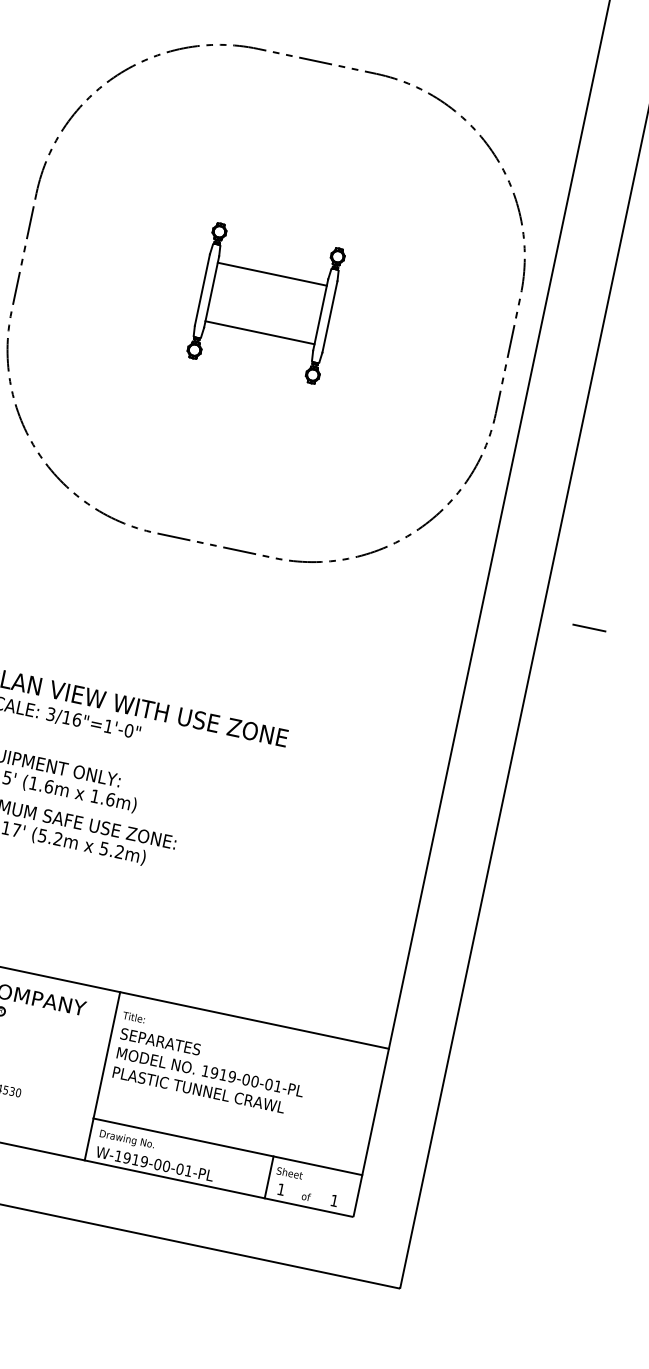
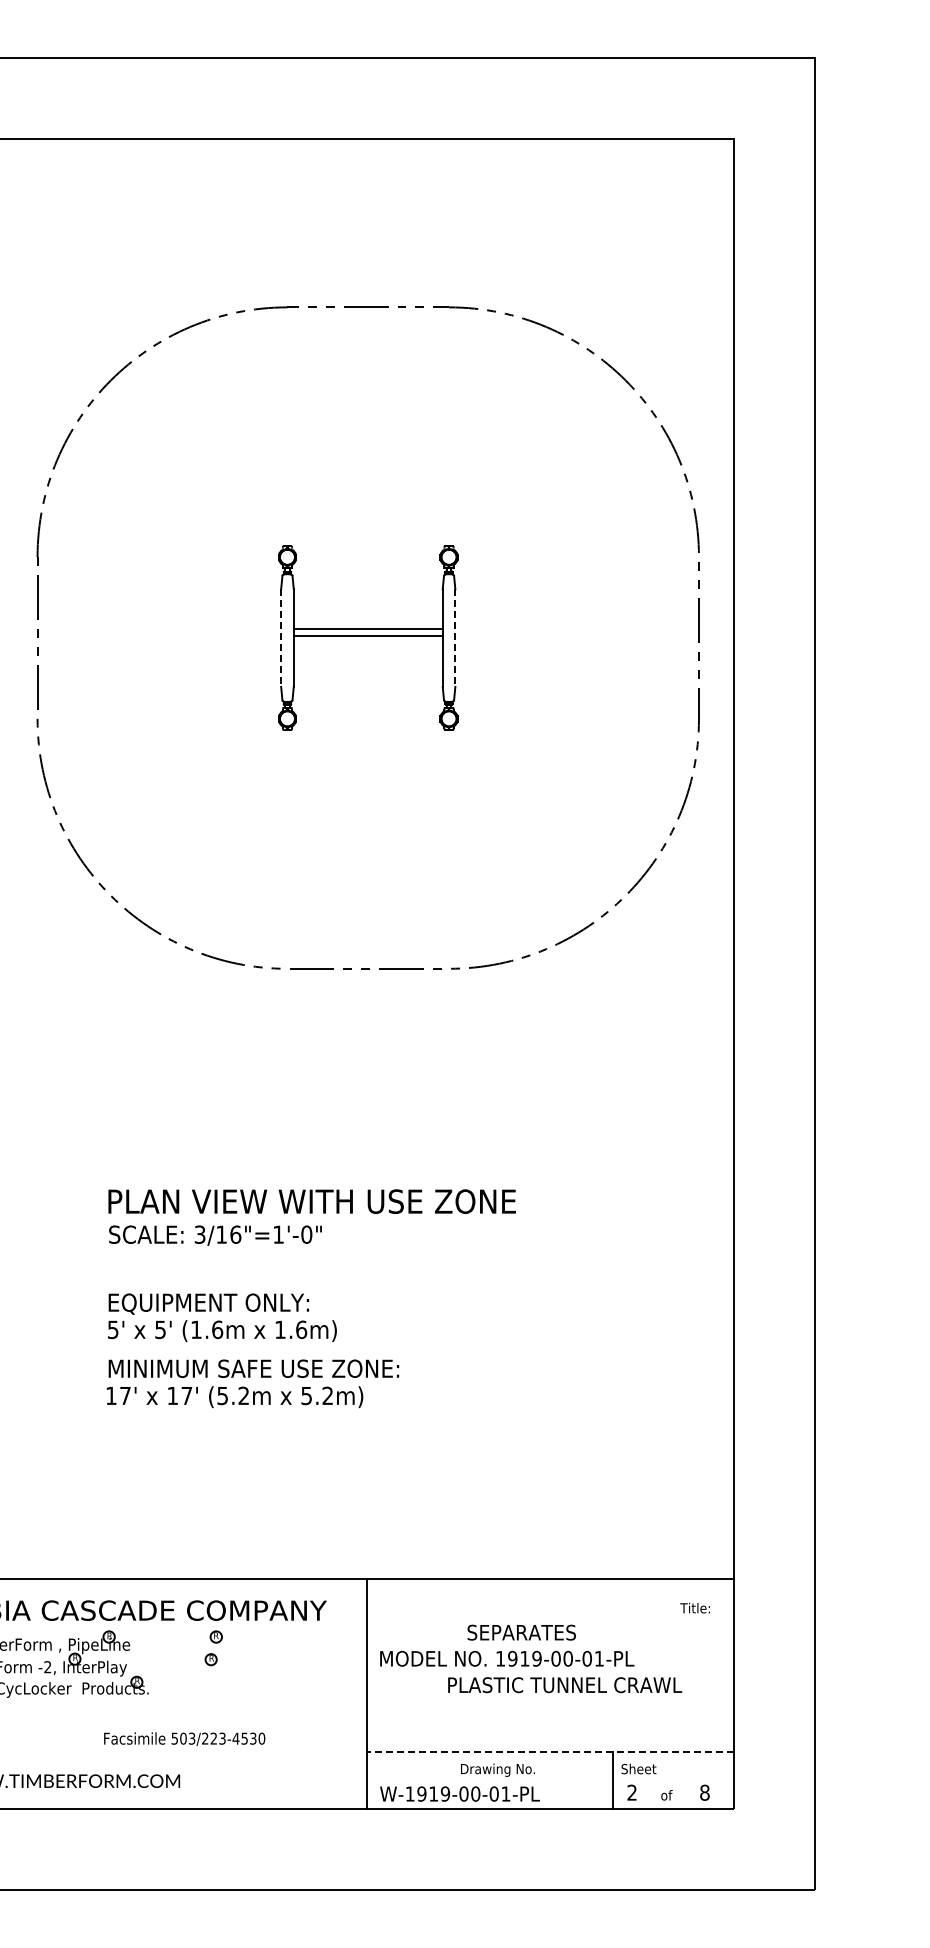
line: (271, 274) -> (367, 636), moved
line: (202, 290) -> (281, 638), solid -> dashed
line: (329, 317) -> (455, 638), solid -> dashed
line: (259, 332) -> (367, 629), moved
line: (589, 628) -> (880, 973), removed
text: (133, 1016) -> (694, 1607), moved
text: (160, 1041) -> (521, 1632), moved
text: (199, 1090) -> (565, 1685), moved
text: (126, 1139) -> (497, 1769), moved
line: (227, 1146) -> (550, 1751), solid -> dashed
text: (280, 1189) -> (631, 1792), 1 -> 2
text: (334, 1200) -> (704, 1792), 1 -> 8

